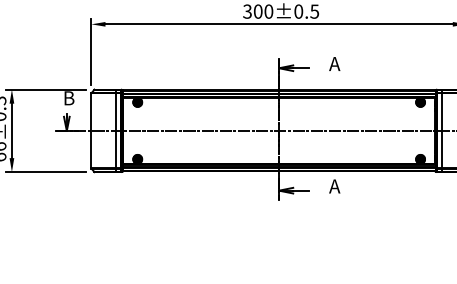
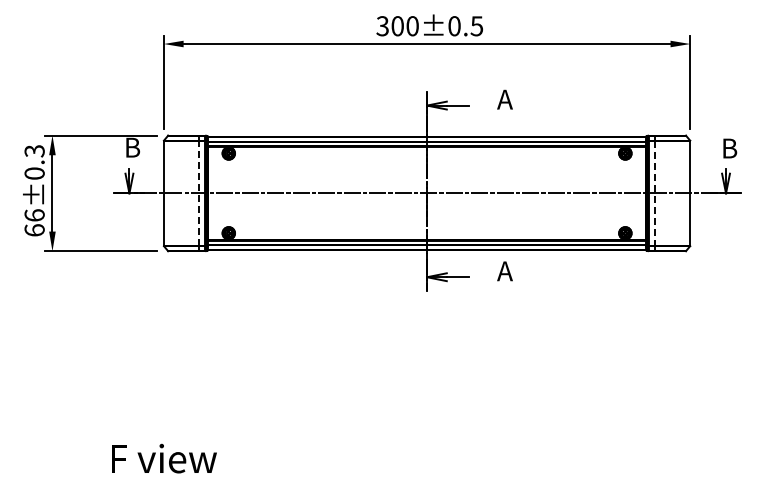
line: (116, 130) -> (198, 192), solid -> dashed
line: (442, 130) -> (655, 193), solid -> dashed

